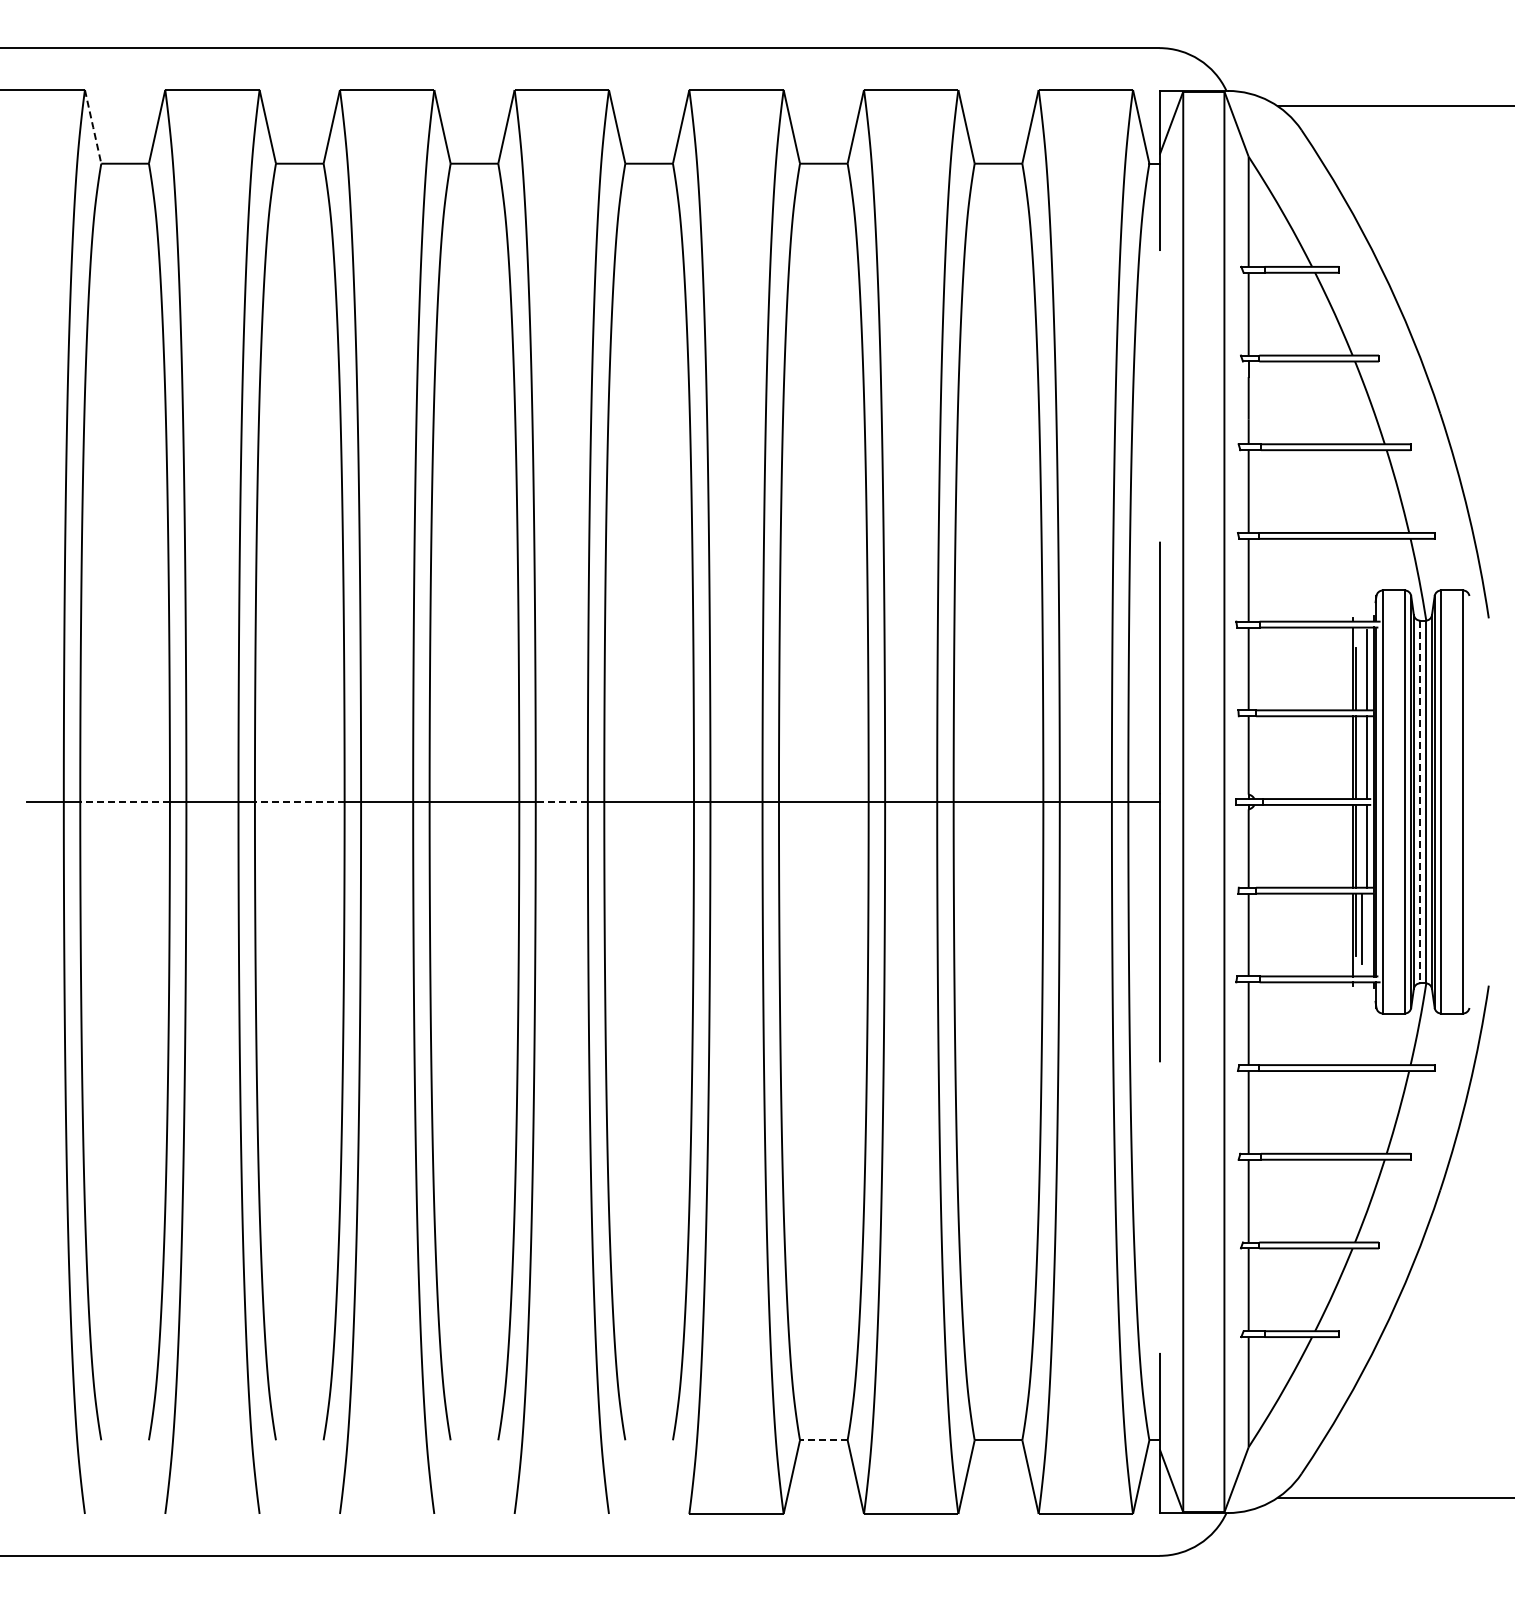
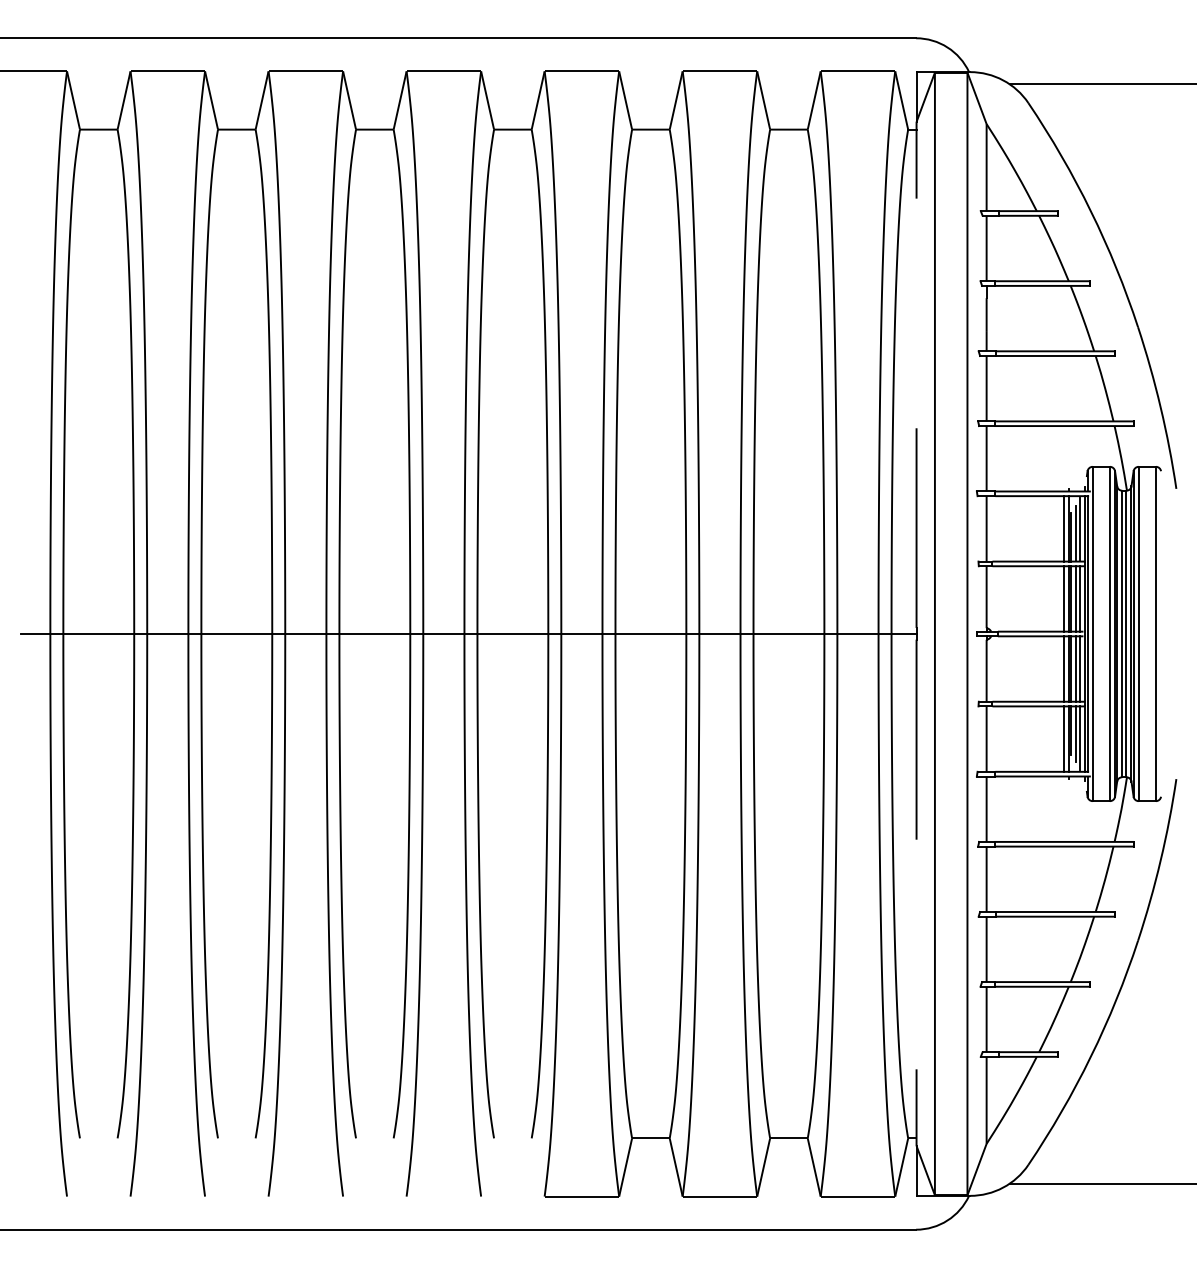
line: (92, 126) -> (73, 100), dashed -> solid
line: (1346, 668) -> (1063, 528), added
line: (1362, 675) -> (1076, 534), added
line: (1346, 757) -> (1063, 598), added
line: (1362, 757) -> (1076, 598), added
line: (125, 802) -> (99, 634), dashed -> solid
line: (299, 802) -> (236, 634), dashed -> solid
line: (561, 802) -> (443, 634), dashed -> solid
line: (1420, 802) -> (1122, 634), dashed -> solid
line: (1346, 845) -> (1063, 668), added
line: (1362, 845) -> (1076, 668), added
line: (1367, 933) -> (1080, 737), added
line: (1346, 934) -> (1063, 738), added
line: (823, 1440) -> (650, 1138), dashed -> solid

